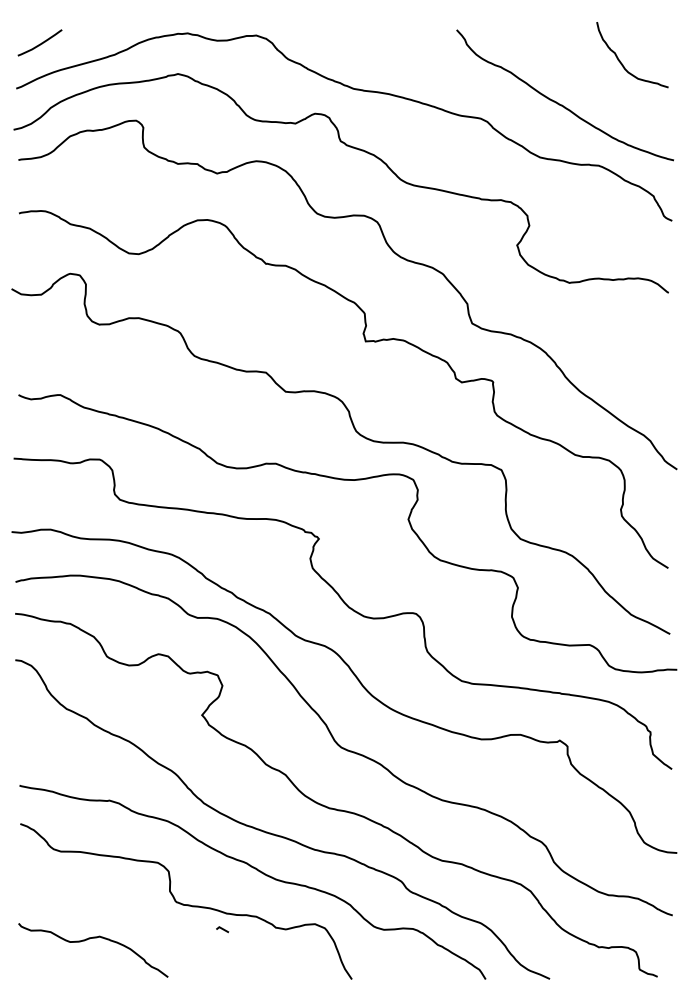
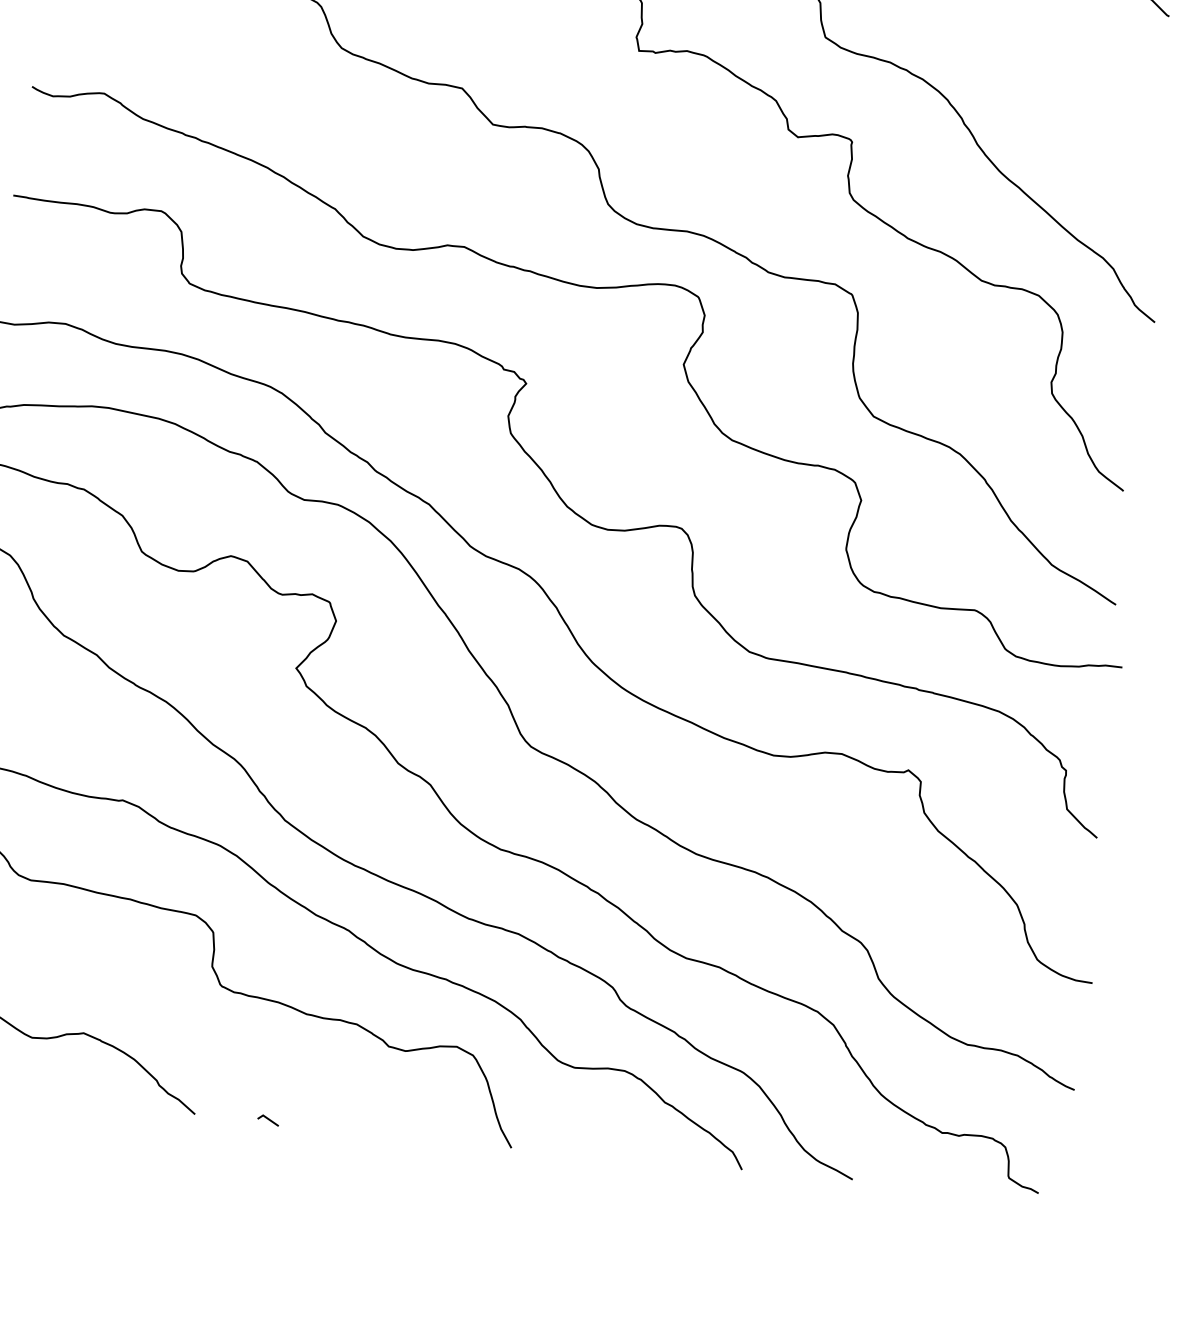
line: (222, 929) -> (268, 1119), moved

